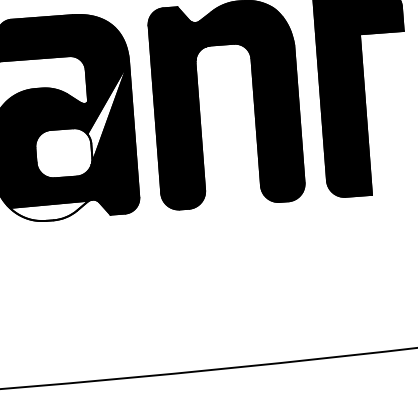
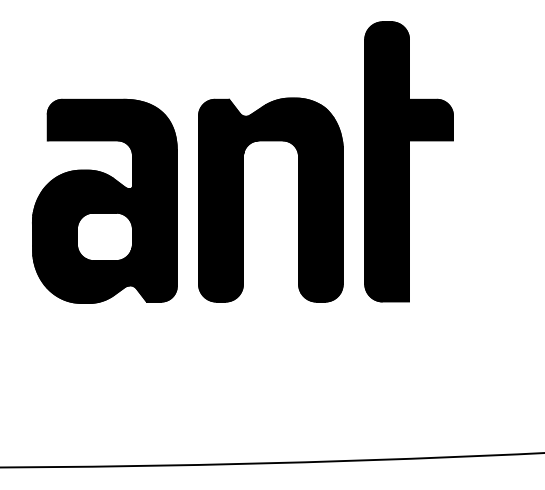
fill: (108, 113) -> (152, 200), added
fill: (49, 212) -> (86, 294), added

